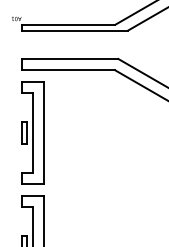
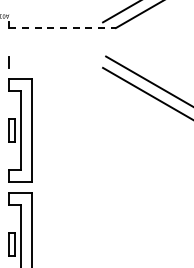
line: (68, 24) -> (56, 22), removed
line: (75, 30) -> (63, 28), solid -> dashed
line: (69, 58) -> (57, 56), removed
line: (68, 69) -> (56, 67), removed

